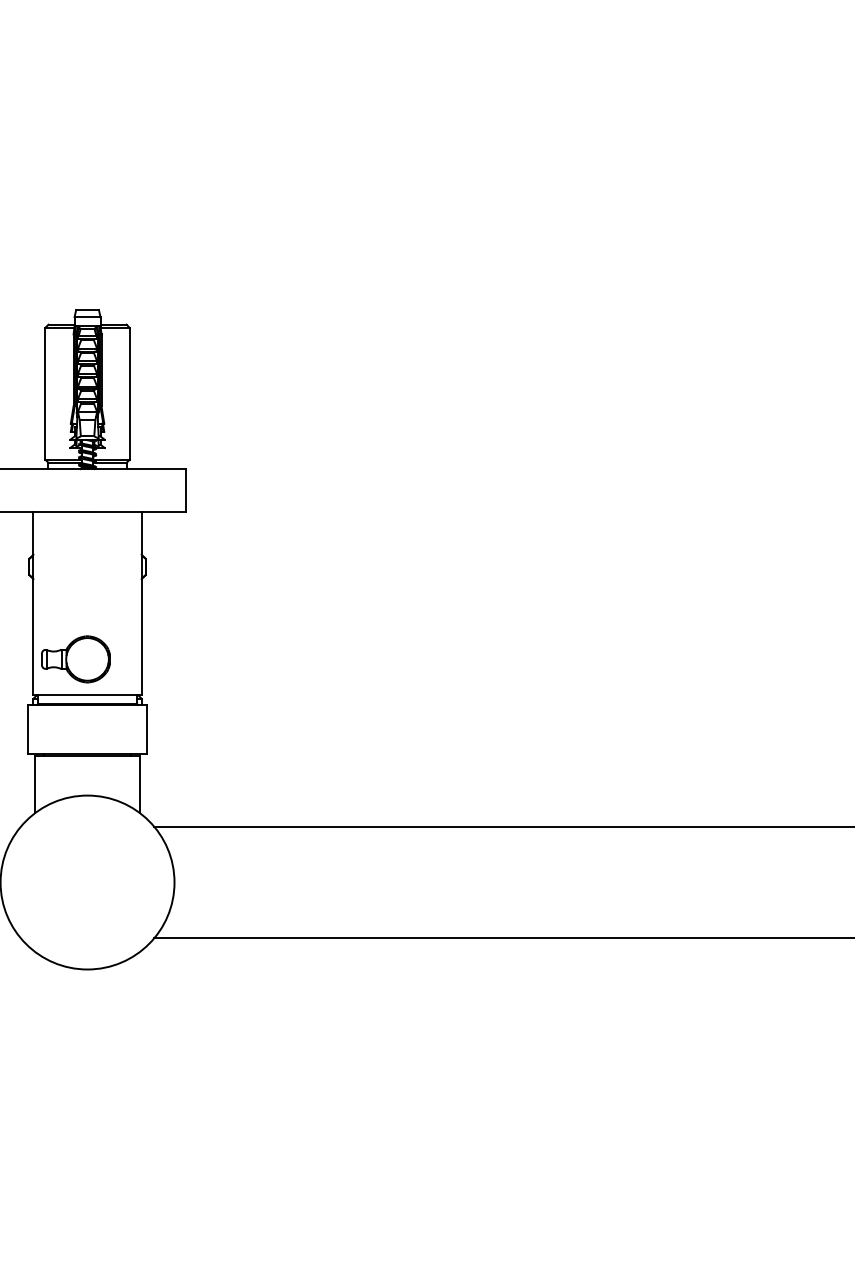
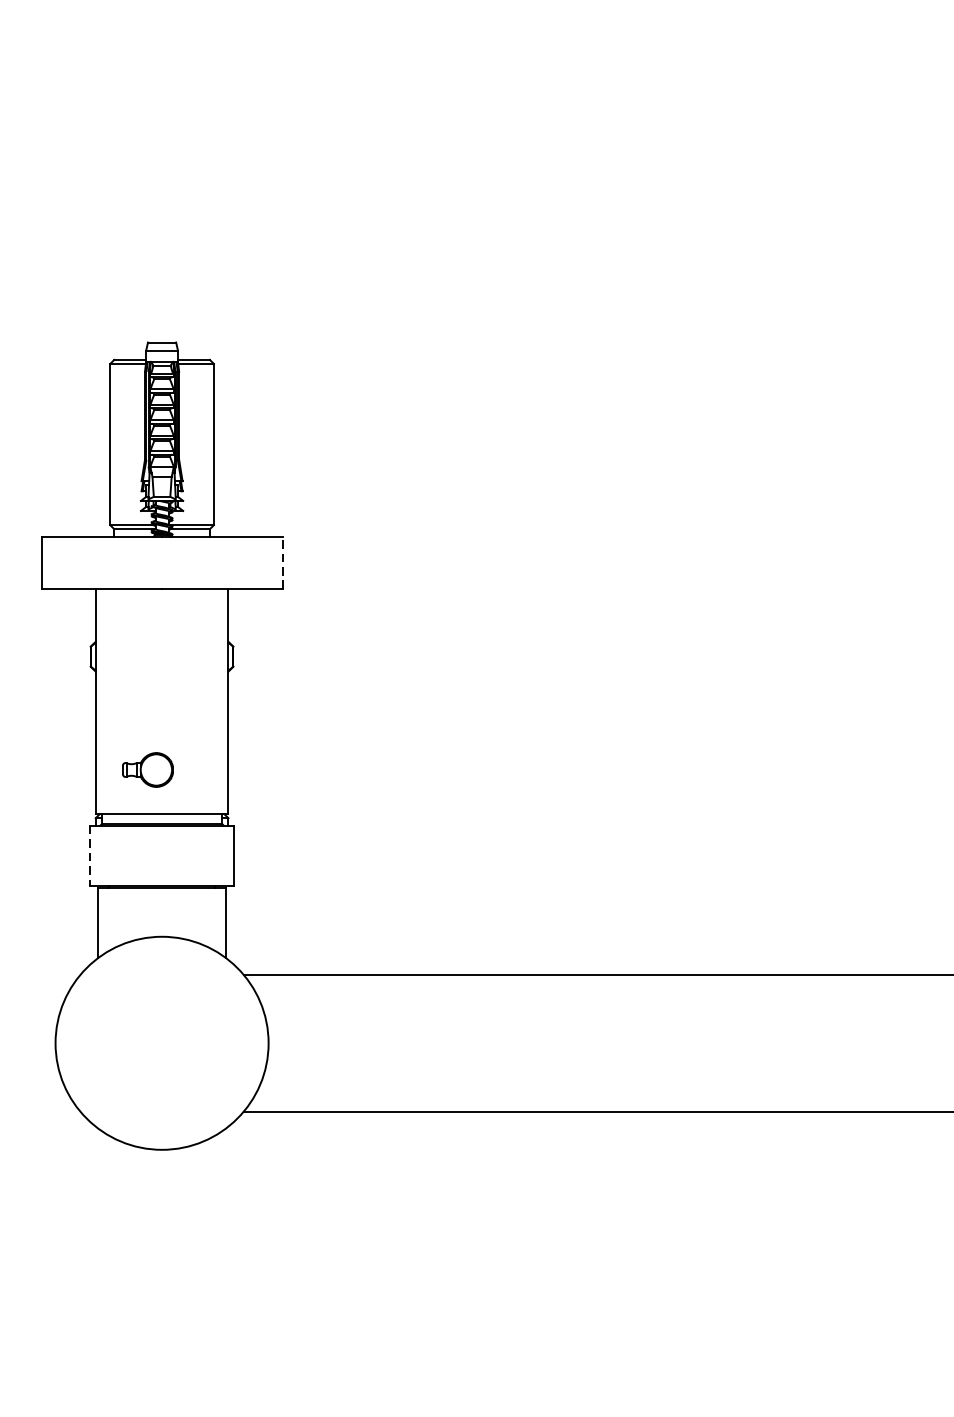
line: (186, 489) -> (283, 561), solid -> dashed
part: (75, 659) -> (147, 770), size x0.6
line: (28, 729) -> (89, 855), solid -> dashed

